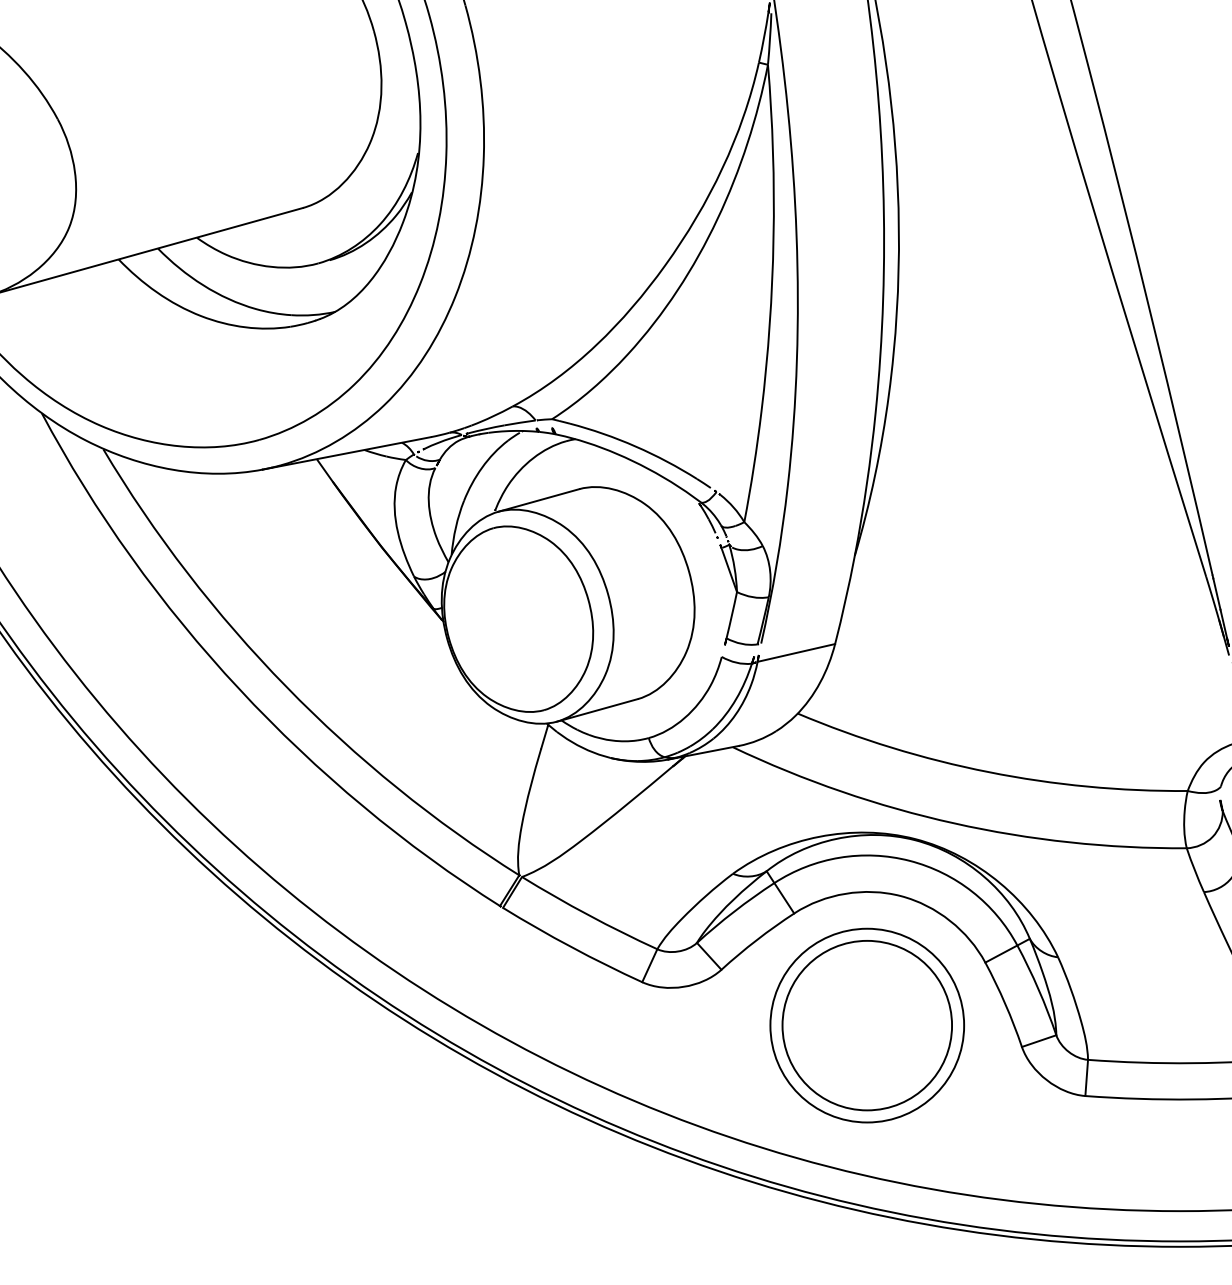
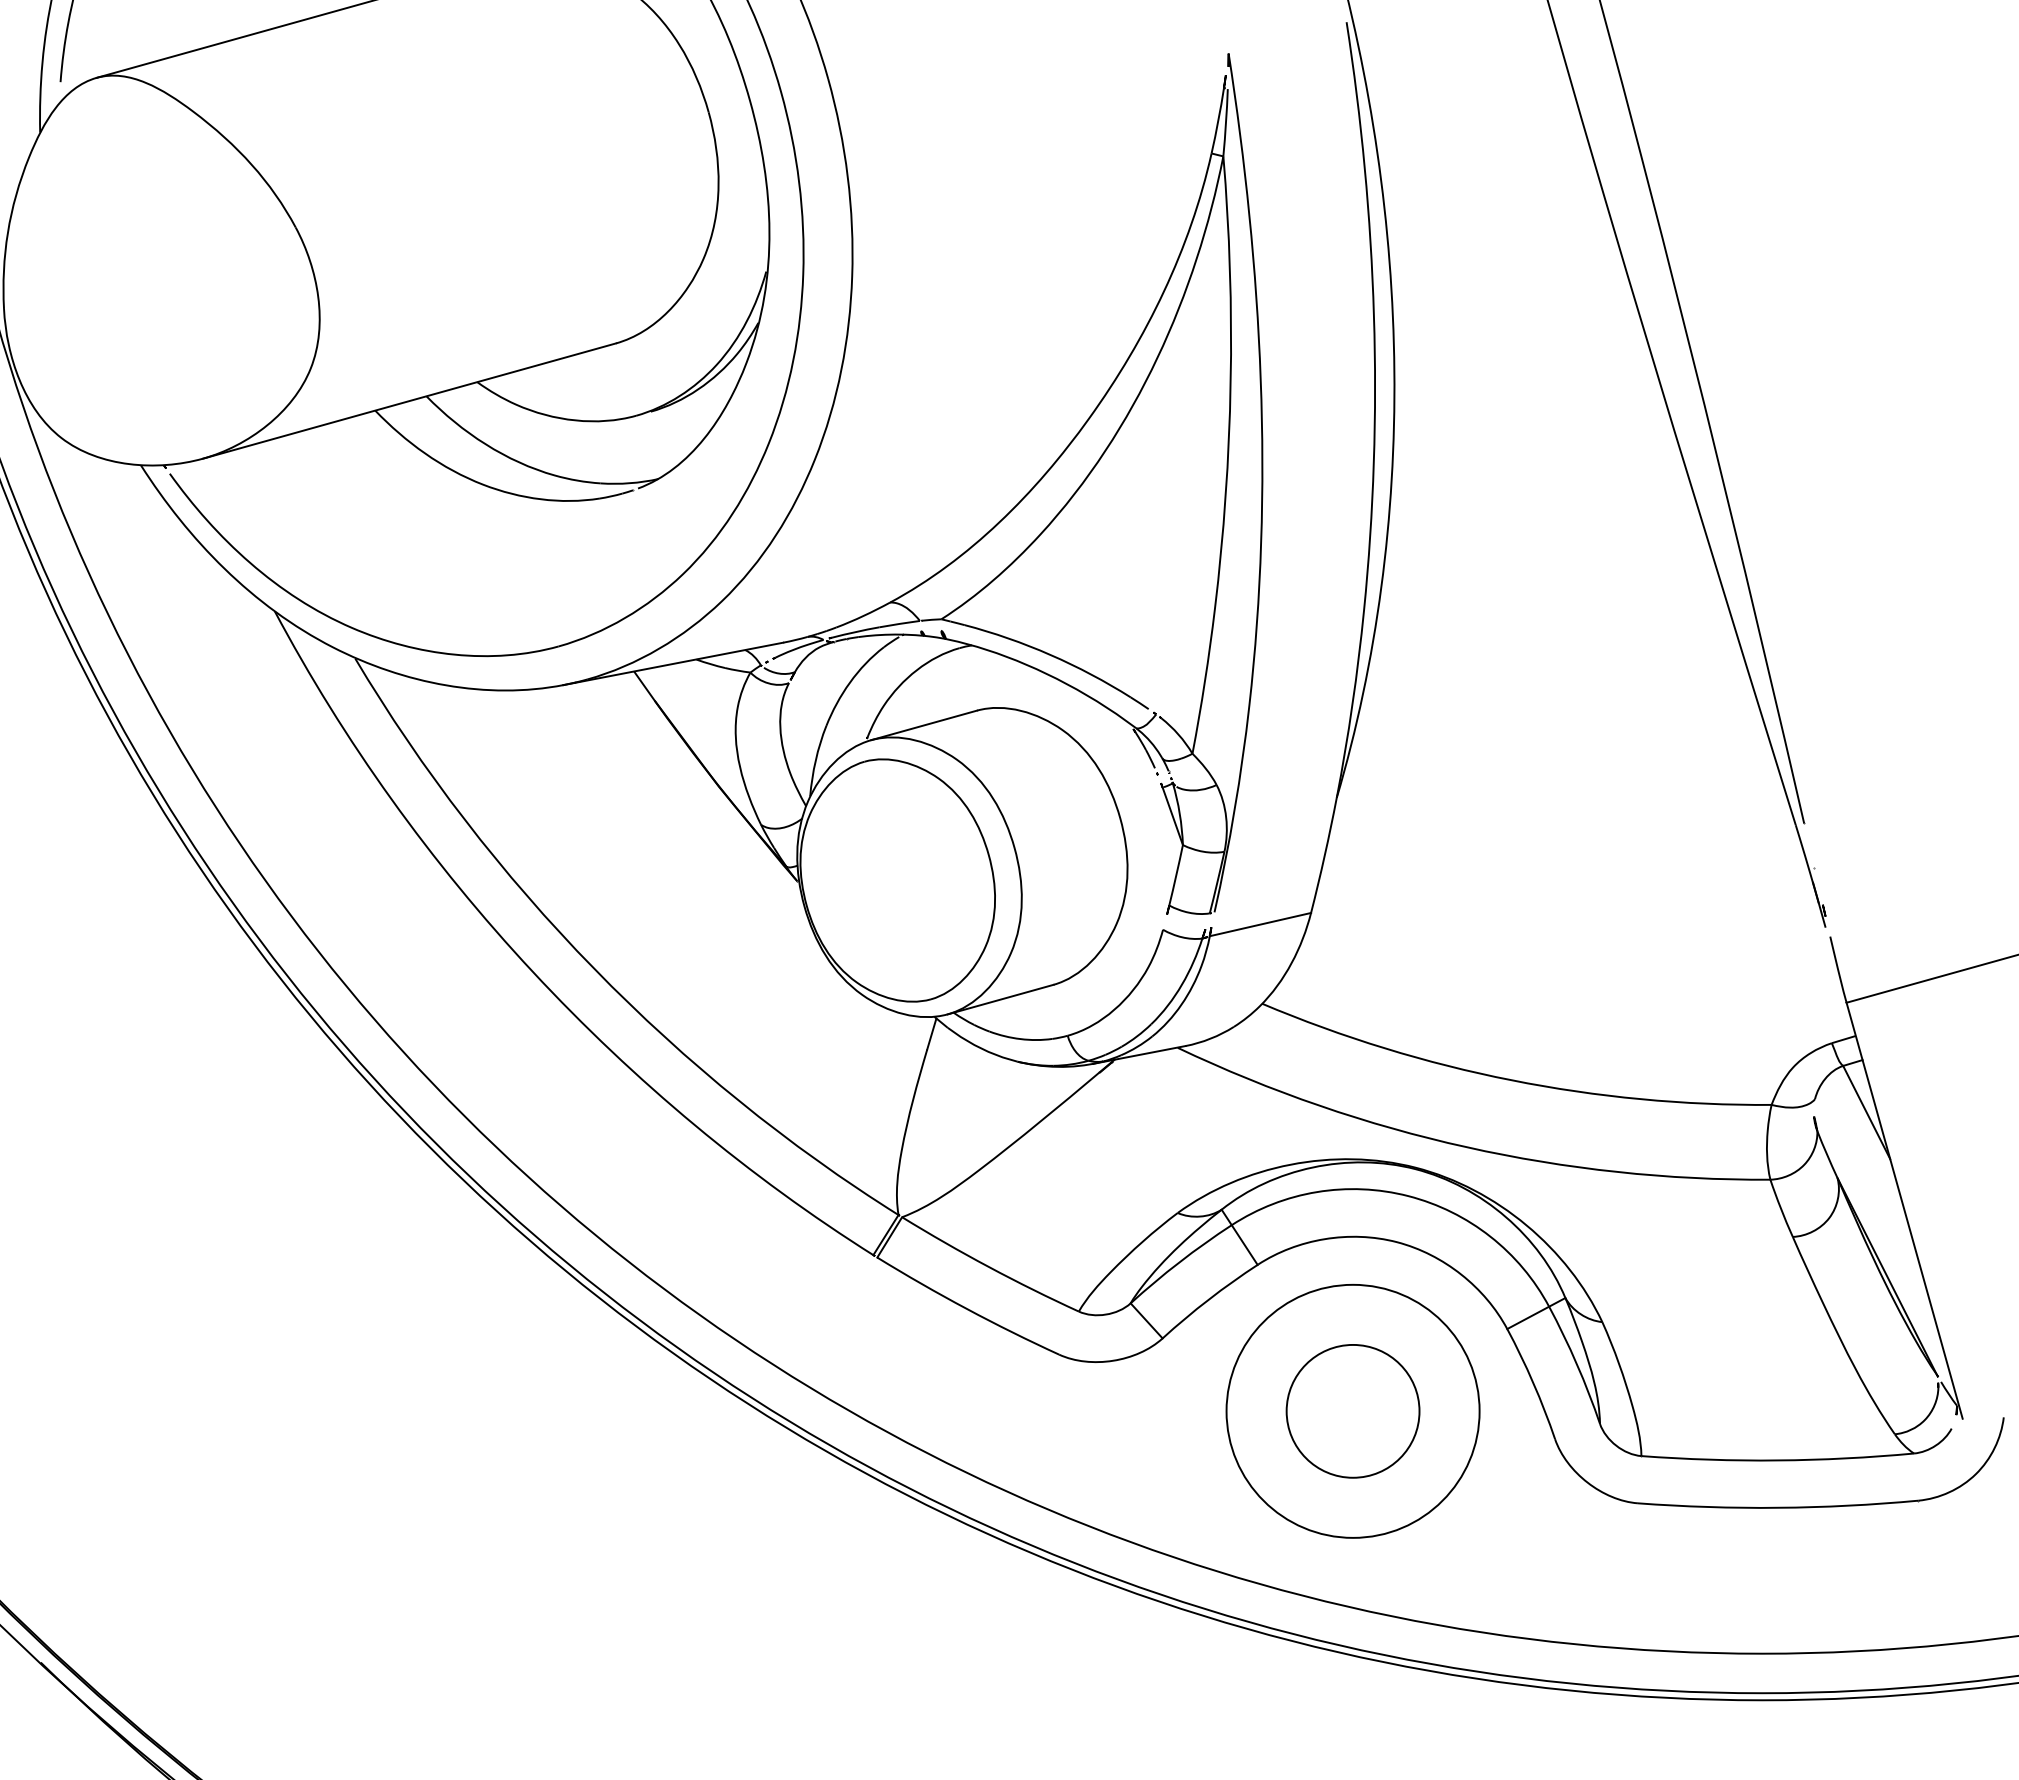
line: (1216, 593) -> (1809, 847), removed
line: (649, 965) -> (1068, 1332), removed
circle: (866, 1025) -> (1352, 1411), size x0.6
line: (1039, 1041) -> (1577, 1431), removed

